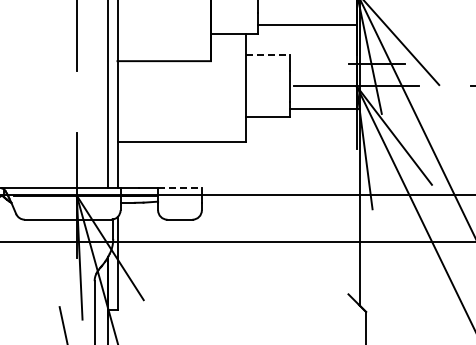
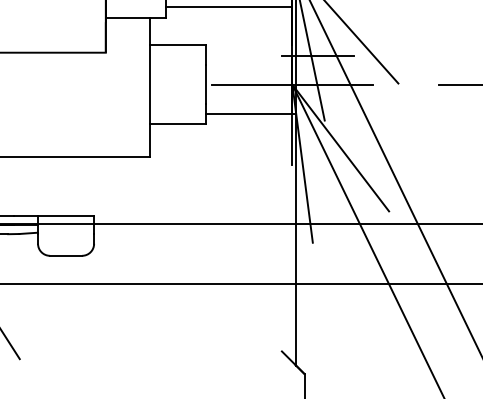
line: (267, 55) -> (178, 45), dashed -> solid
line: (179, 188) -> (65, 215), dashed -> solid

